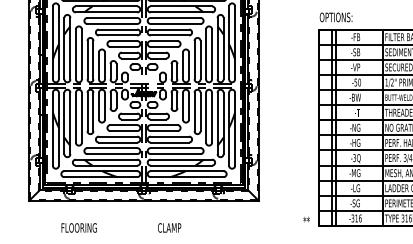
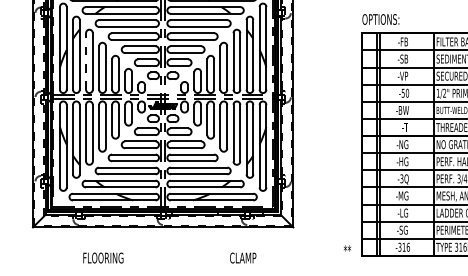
line: (75, 54) -> (85, 61), solid -> dashed
text: (78, 227) -> (102, 257), moved
text: (169, 227) -> (243, 257), moved

